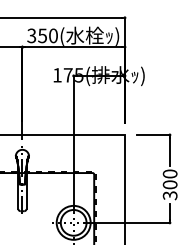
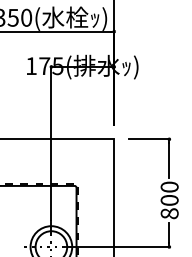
text: (170, 195) -> (170, 213), 300 -> 800

